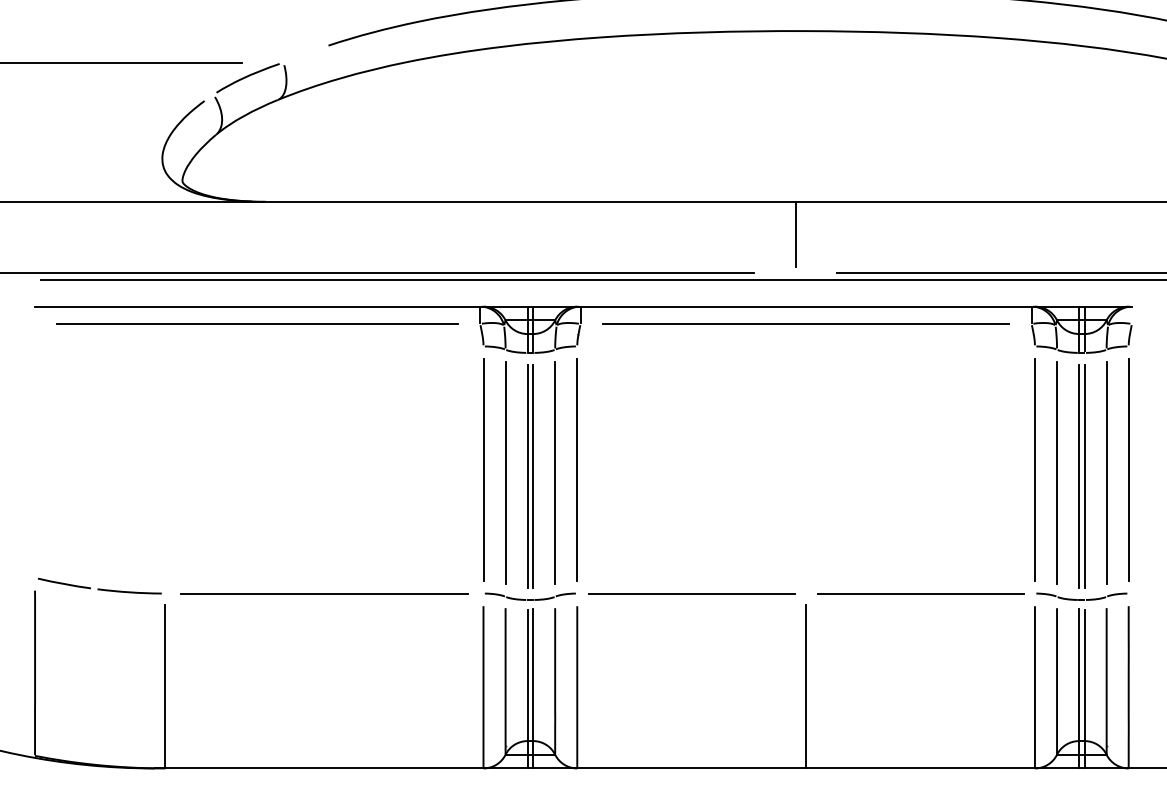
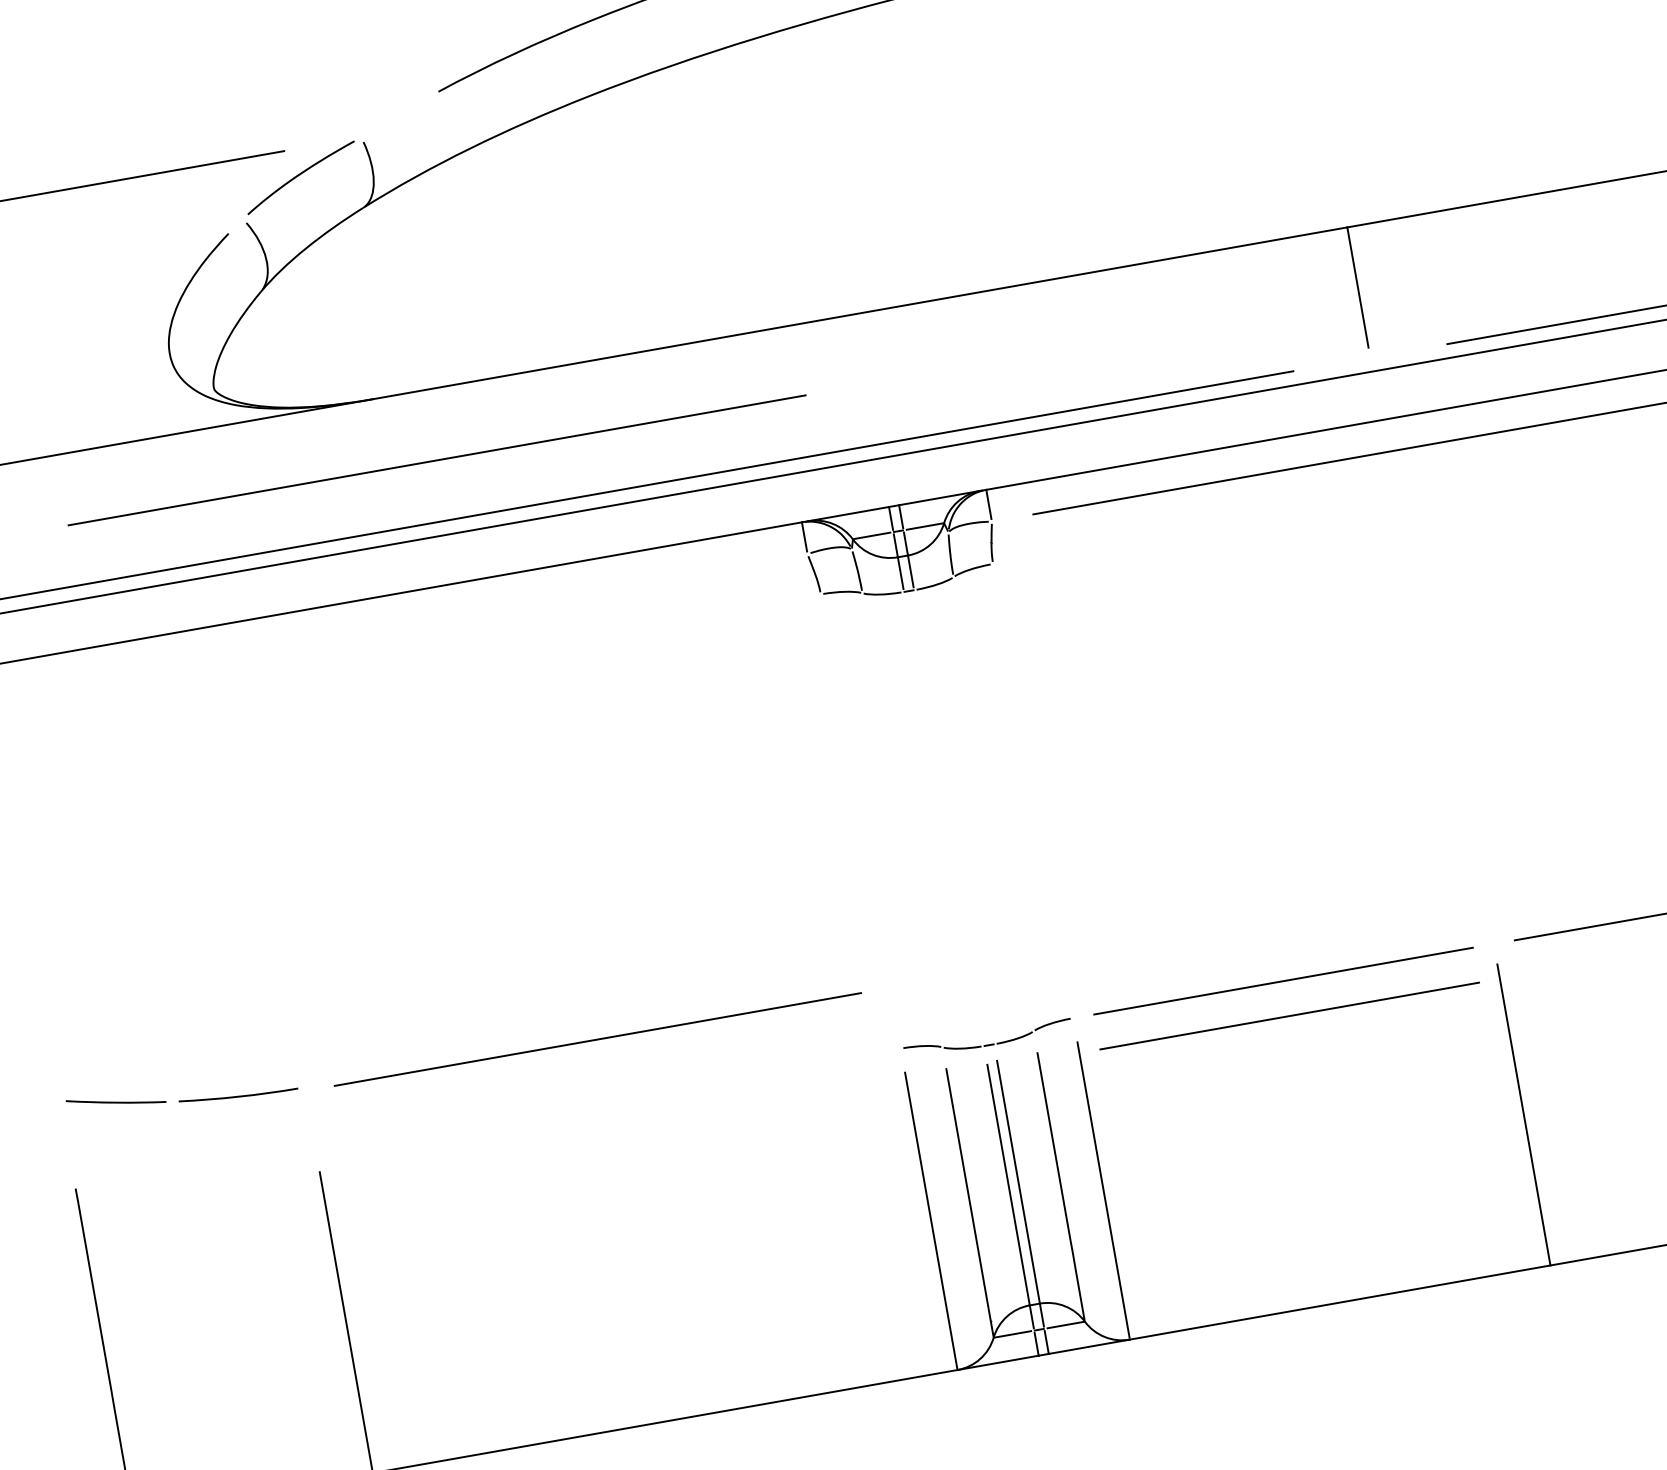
line: (257, 323) -> (436, 459), moved
line: (483, 469) -> (860, 820), removed
line: (577, 469) -> (1033, 790), removed
line: (505, 473) -> (902, 820), removed
line: (555, 473) -> (994, 804), removed
part: (530, 476) -> (949, 818), removed
part: (99, 585) -> (181, 1093), moved
line: (324, 593) -> (597, 1039), moved
line: (691, 612) -> (1289, 1015), added

